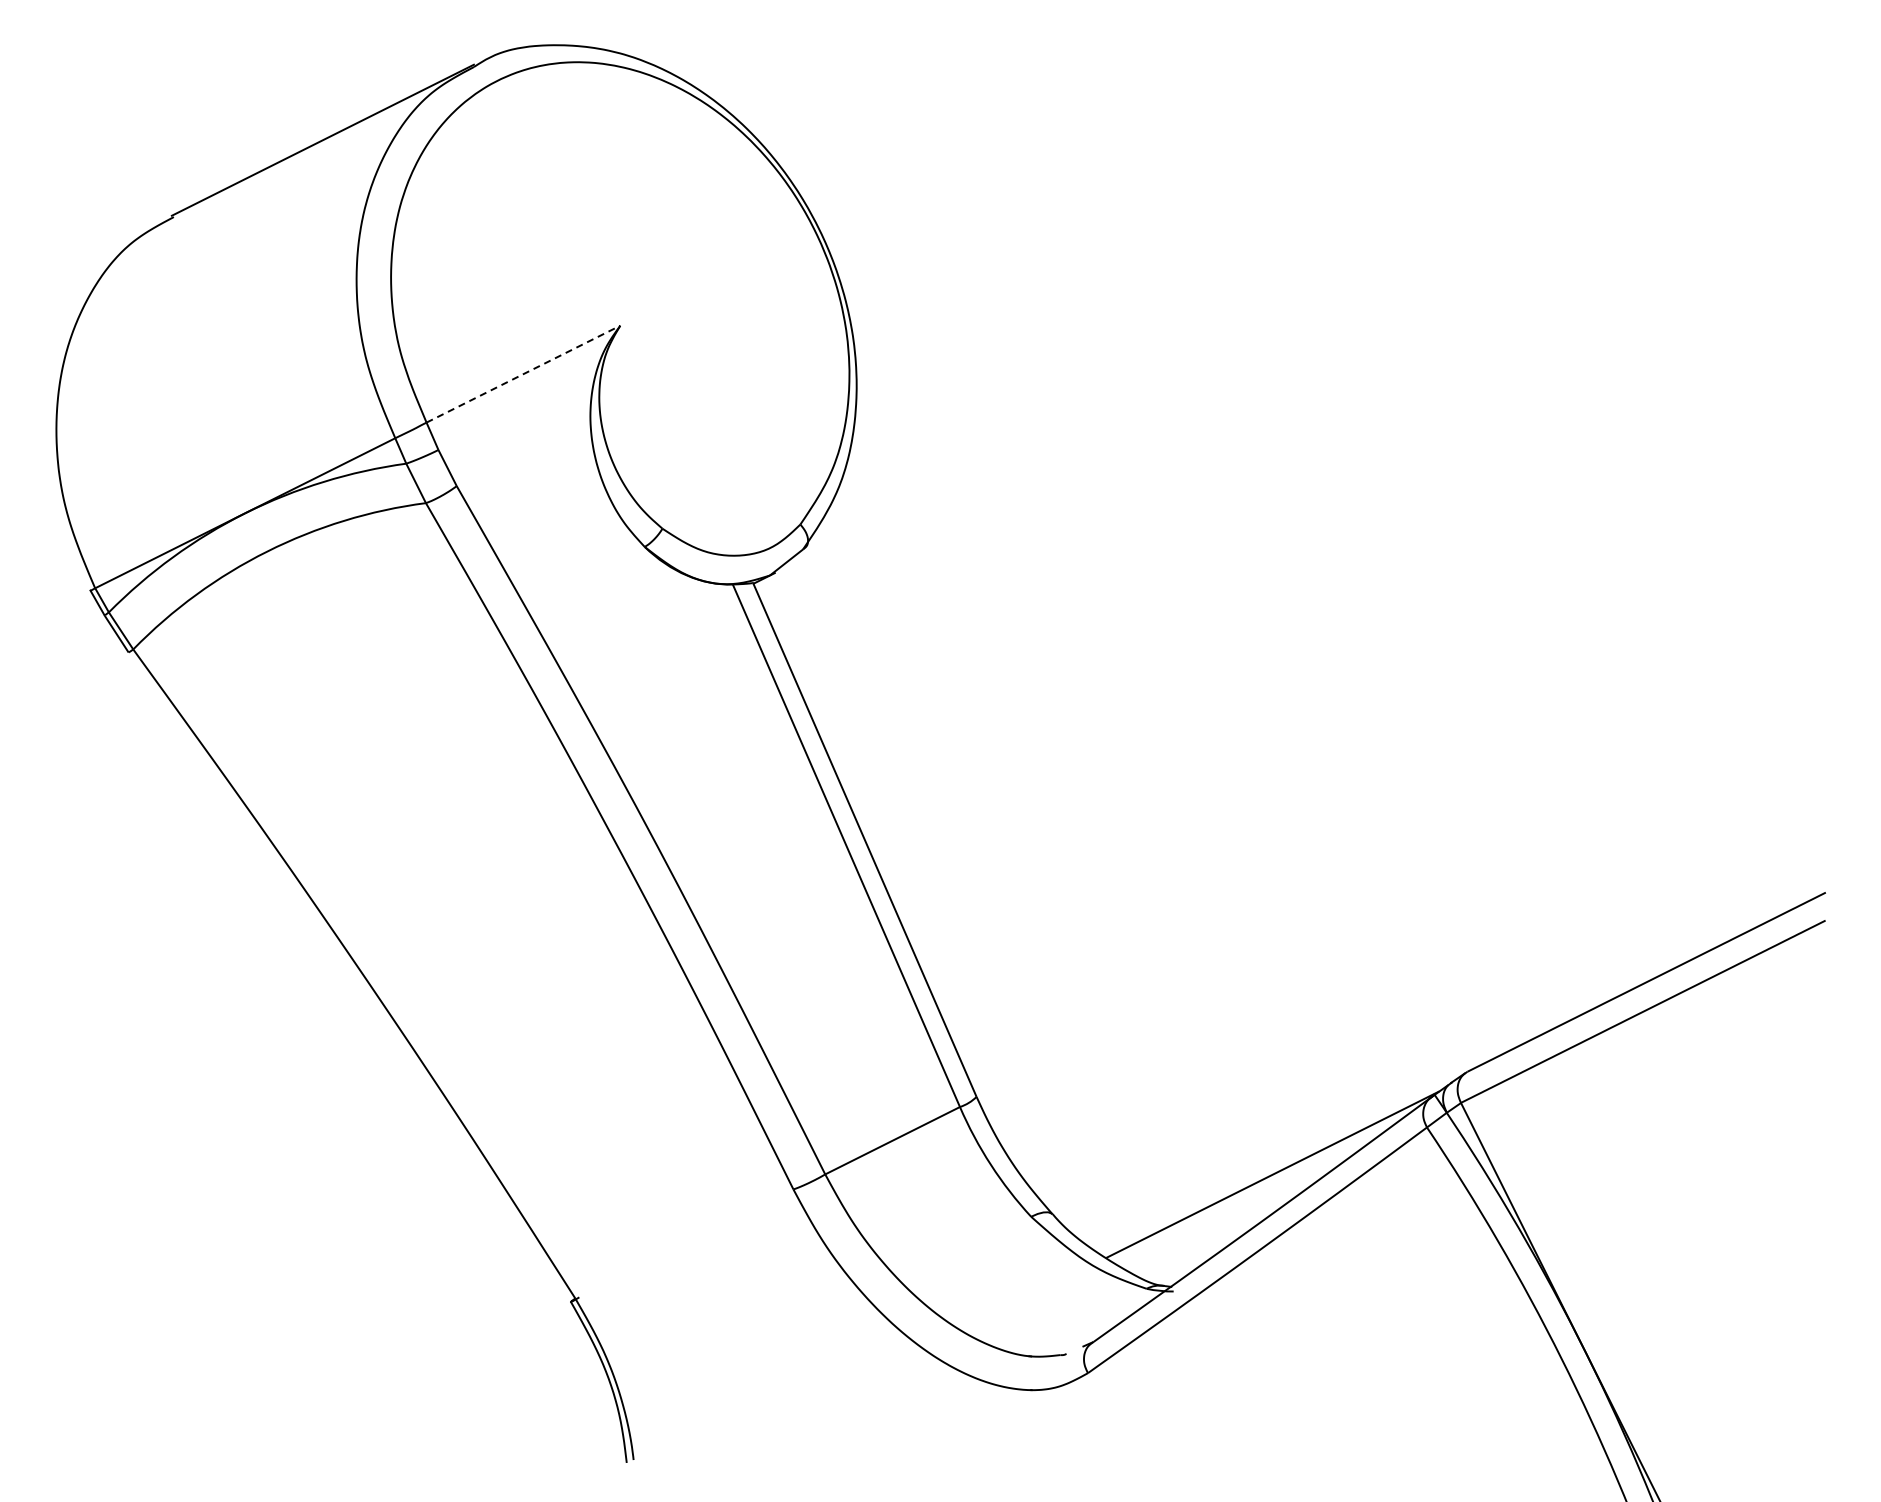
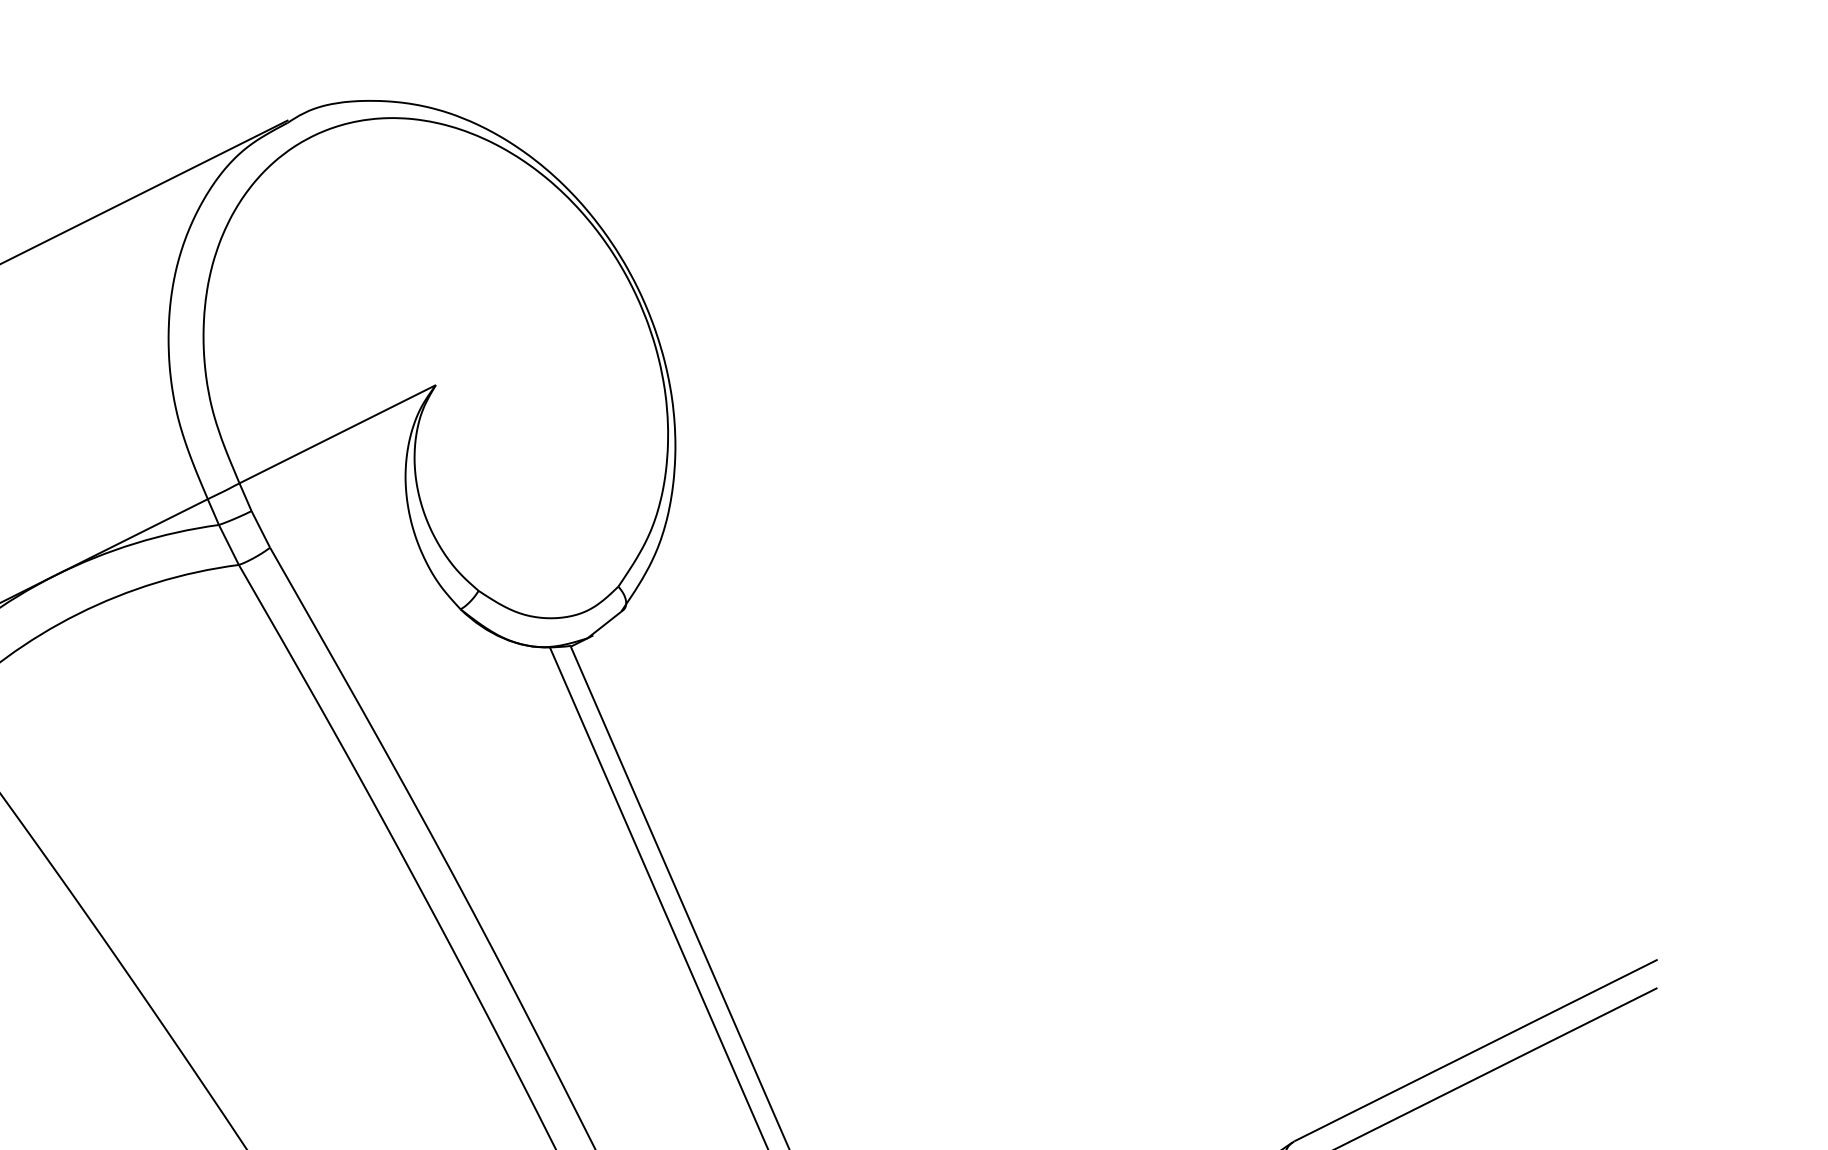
line: (523, 373) -> (337, 433), dashed -> solid

